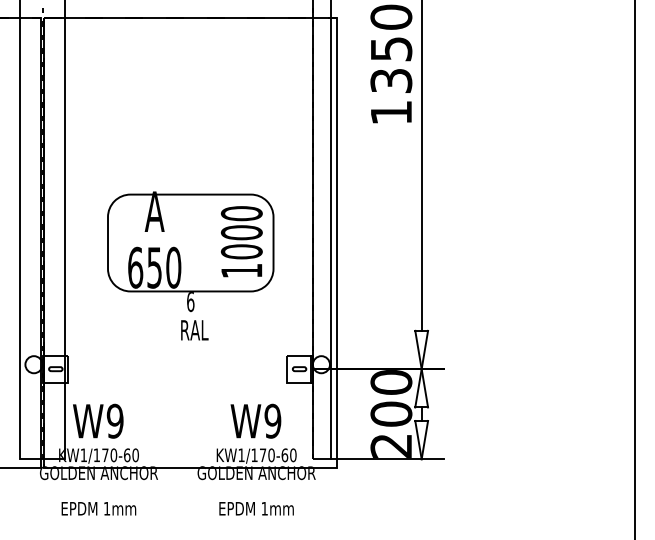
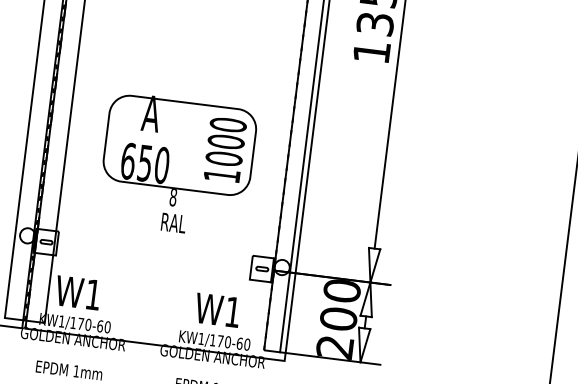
text: (190, 301) -> (173, 197), 6 -> 8
text: (114, 420) -> (92, 294), W9 -> W1
text: (272, 420) -> (232, 311), W9 -> W1

